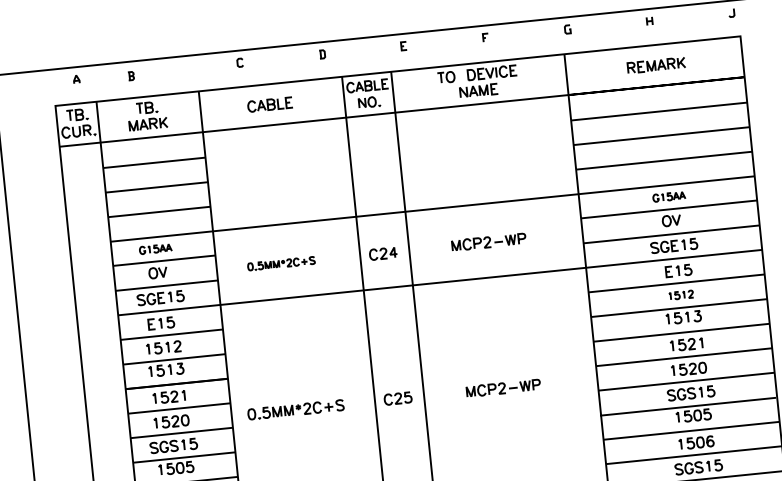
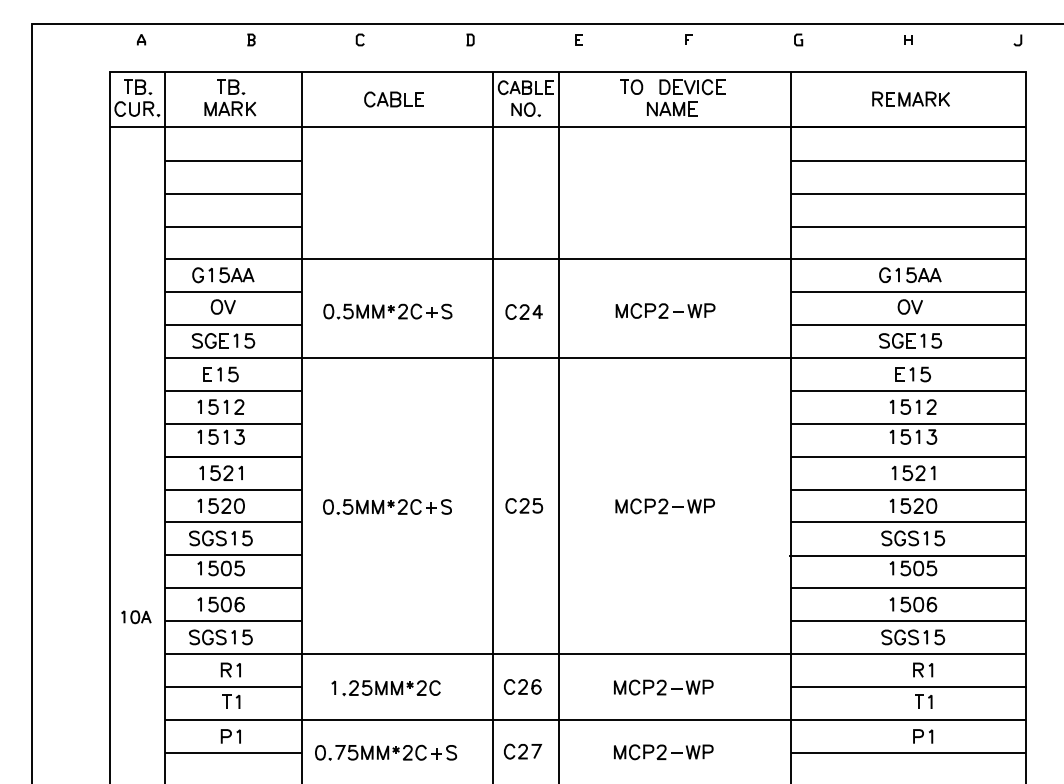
part: (131, 75) -> (251, 39), moved
part: (669, 196) -> (910, 274), size x1.43
part: (155, 249) -> (223, 275), size x1.43
part: (281, 263) -> (387, 311), size x1.43
part: (680, 294) -> (912, 406), size x1.43

